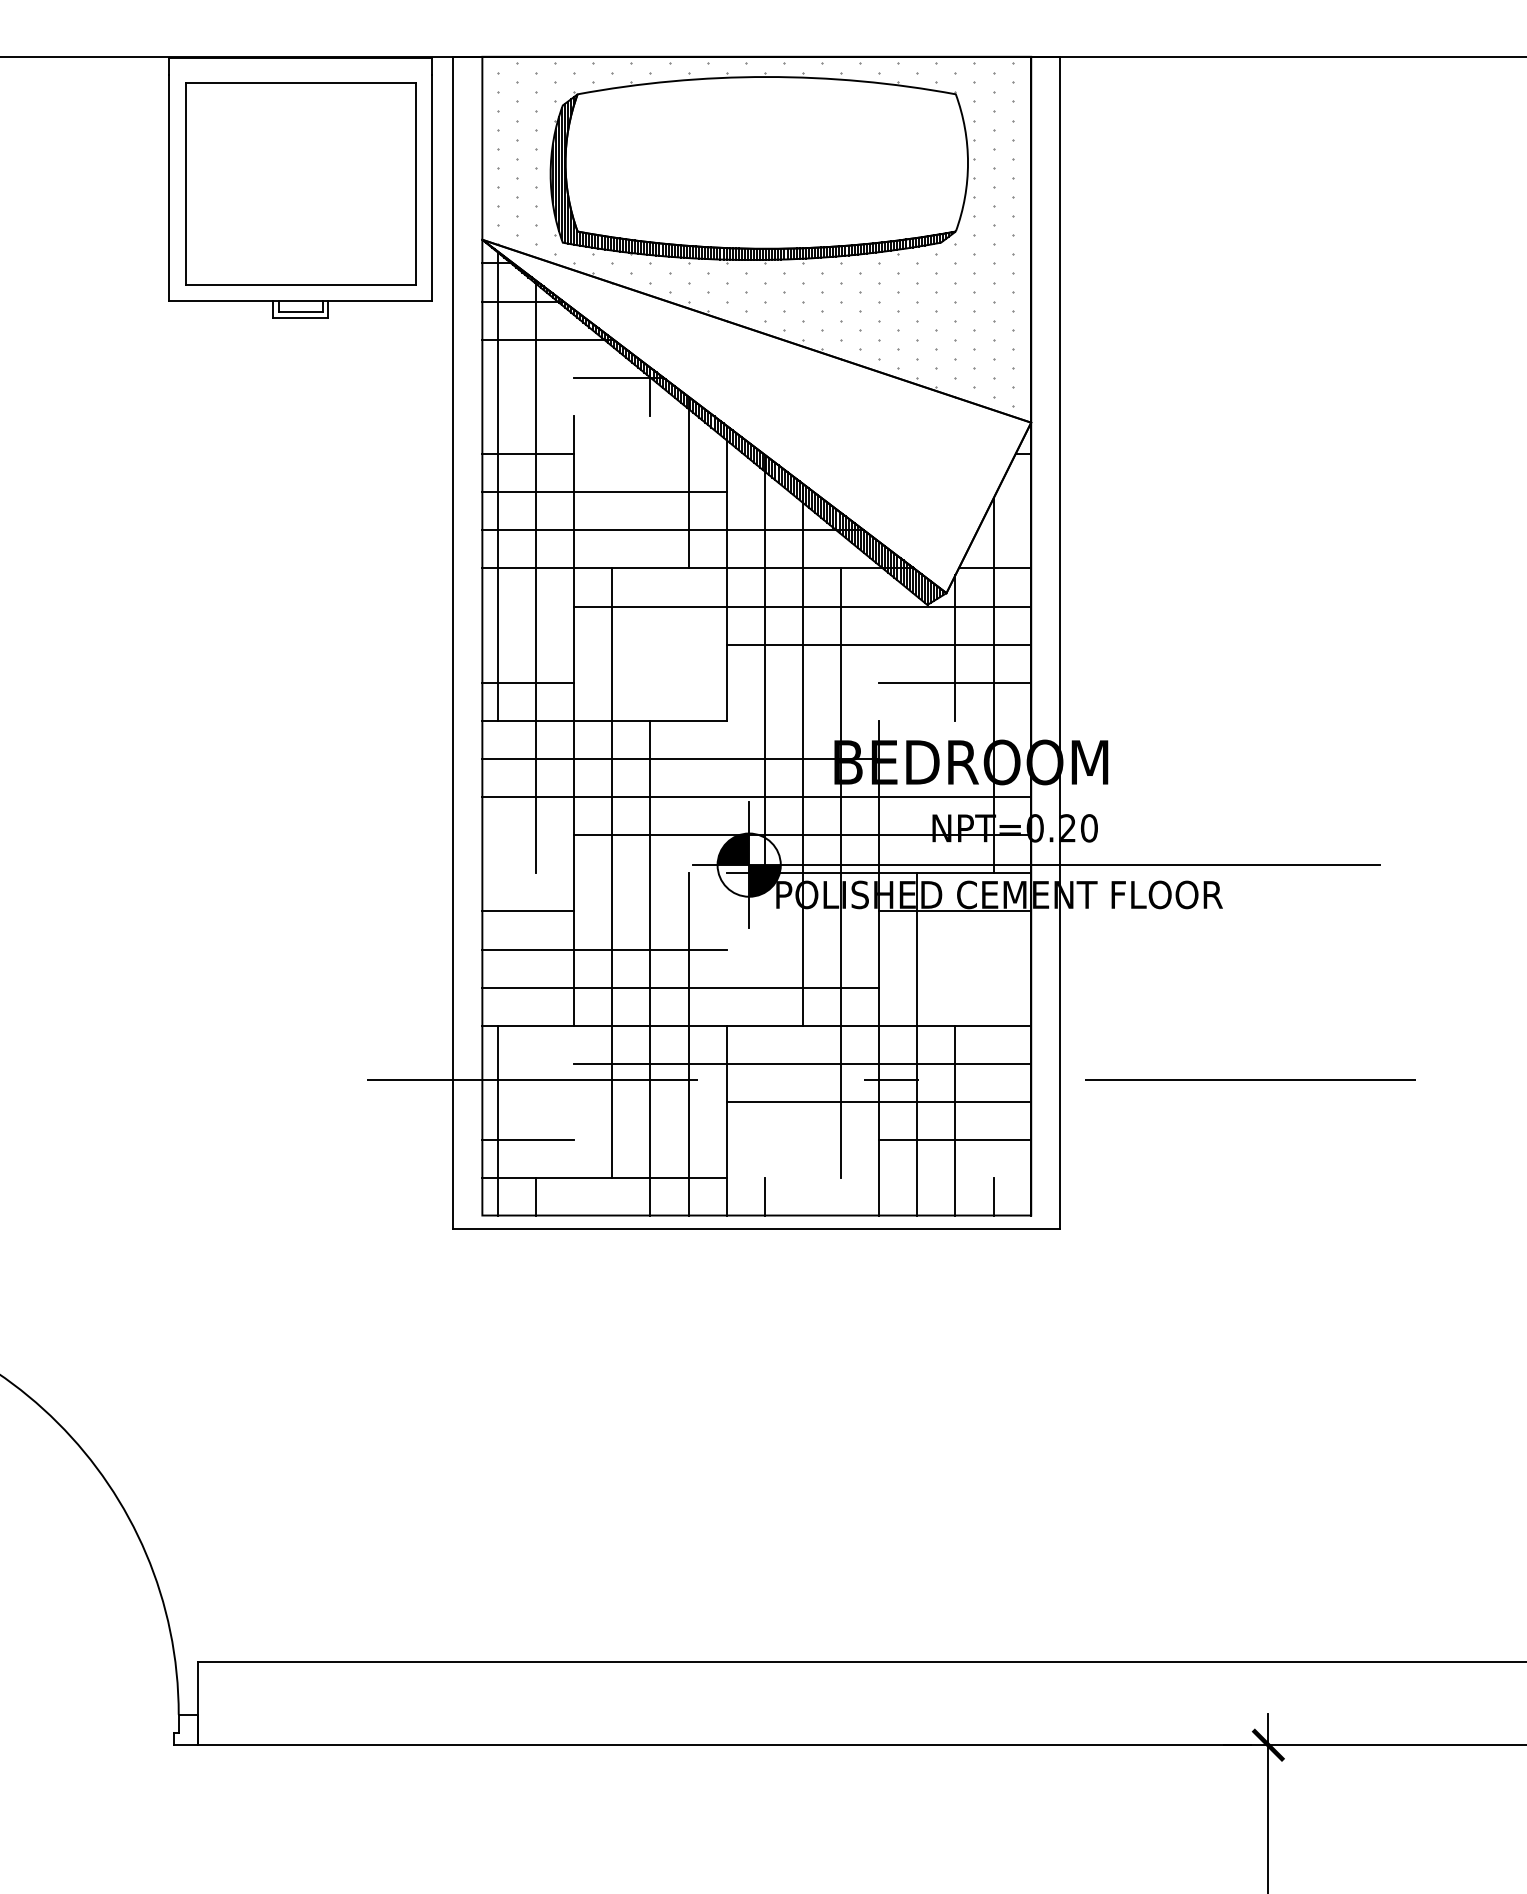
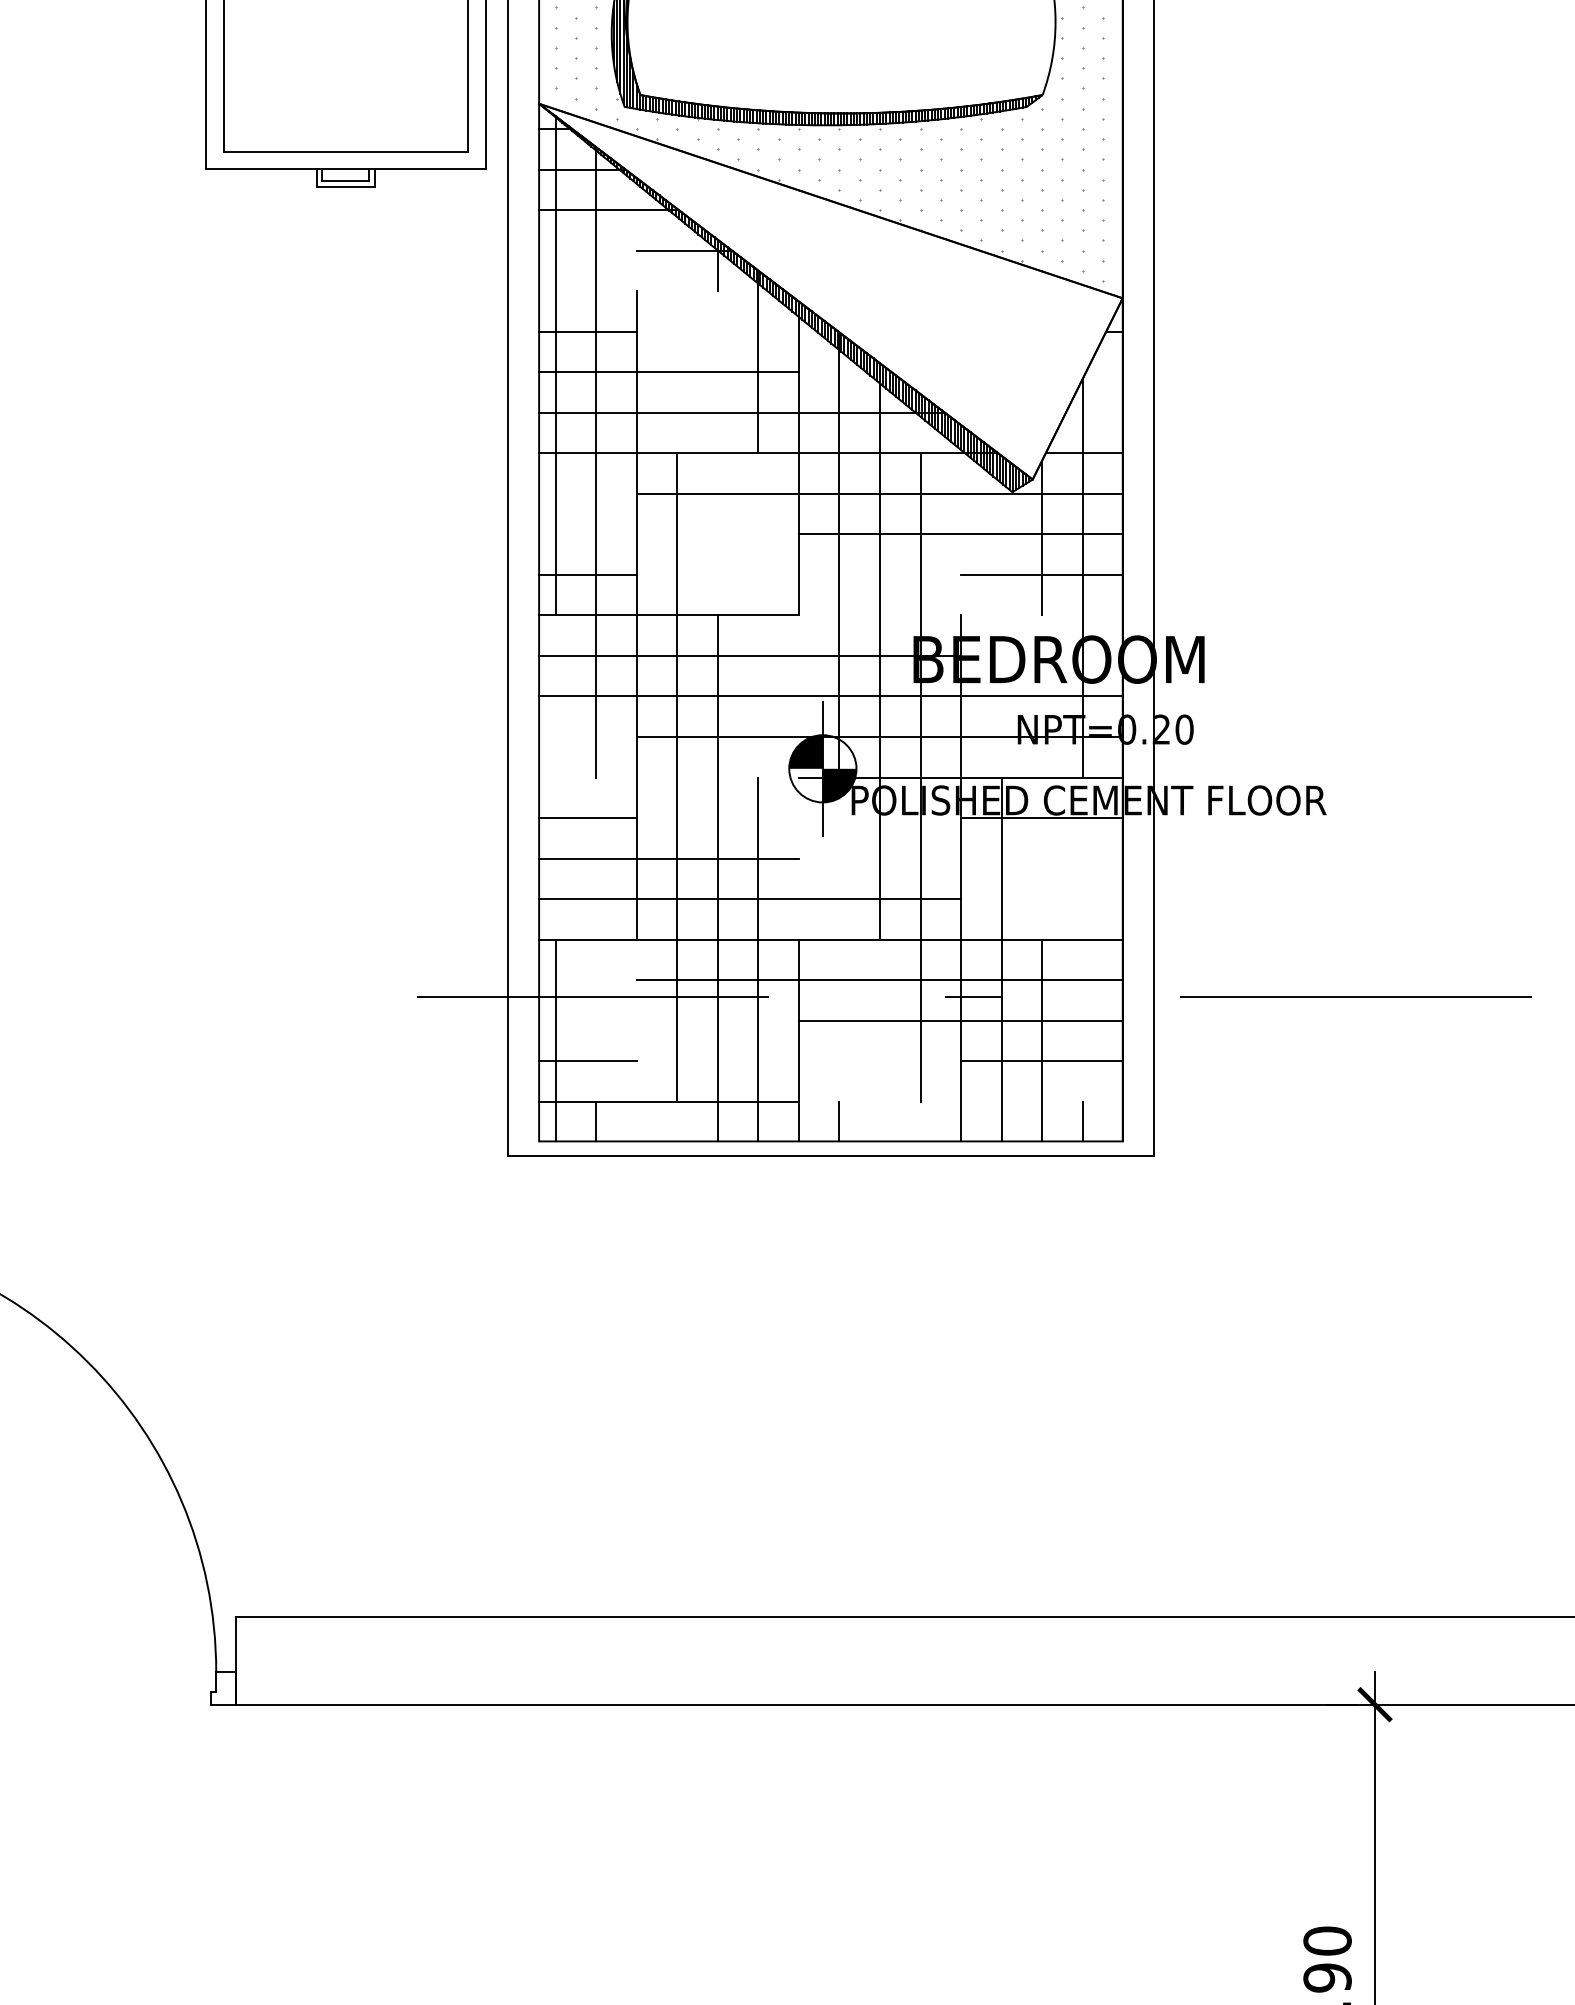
line: (1035, 865) -> (1127, 769), removed

